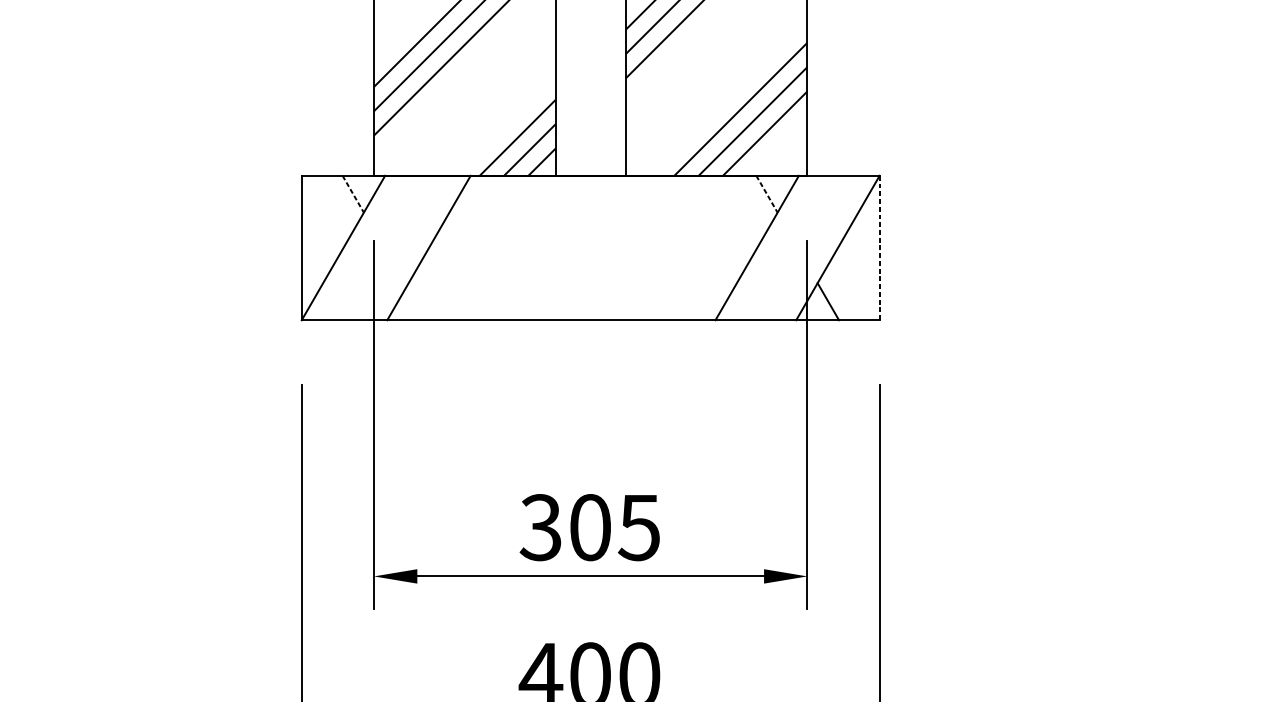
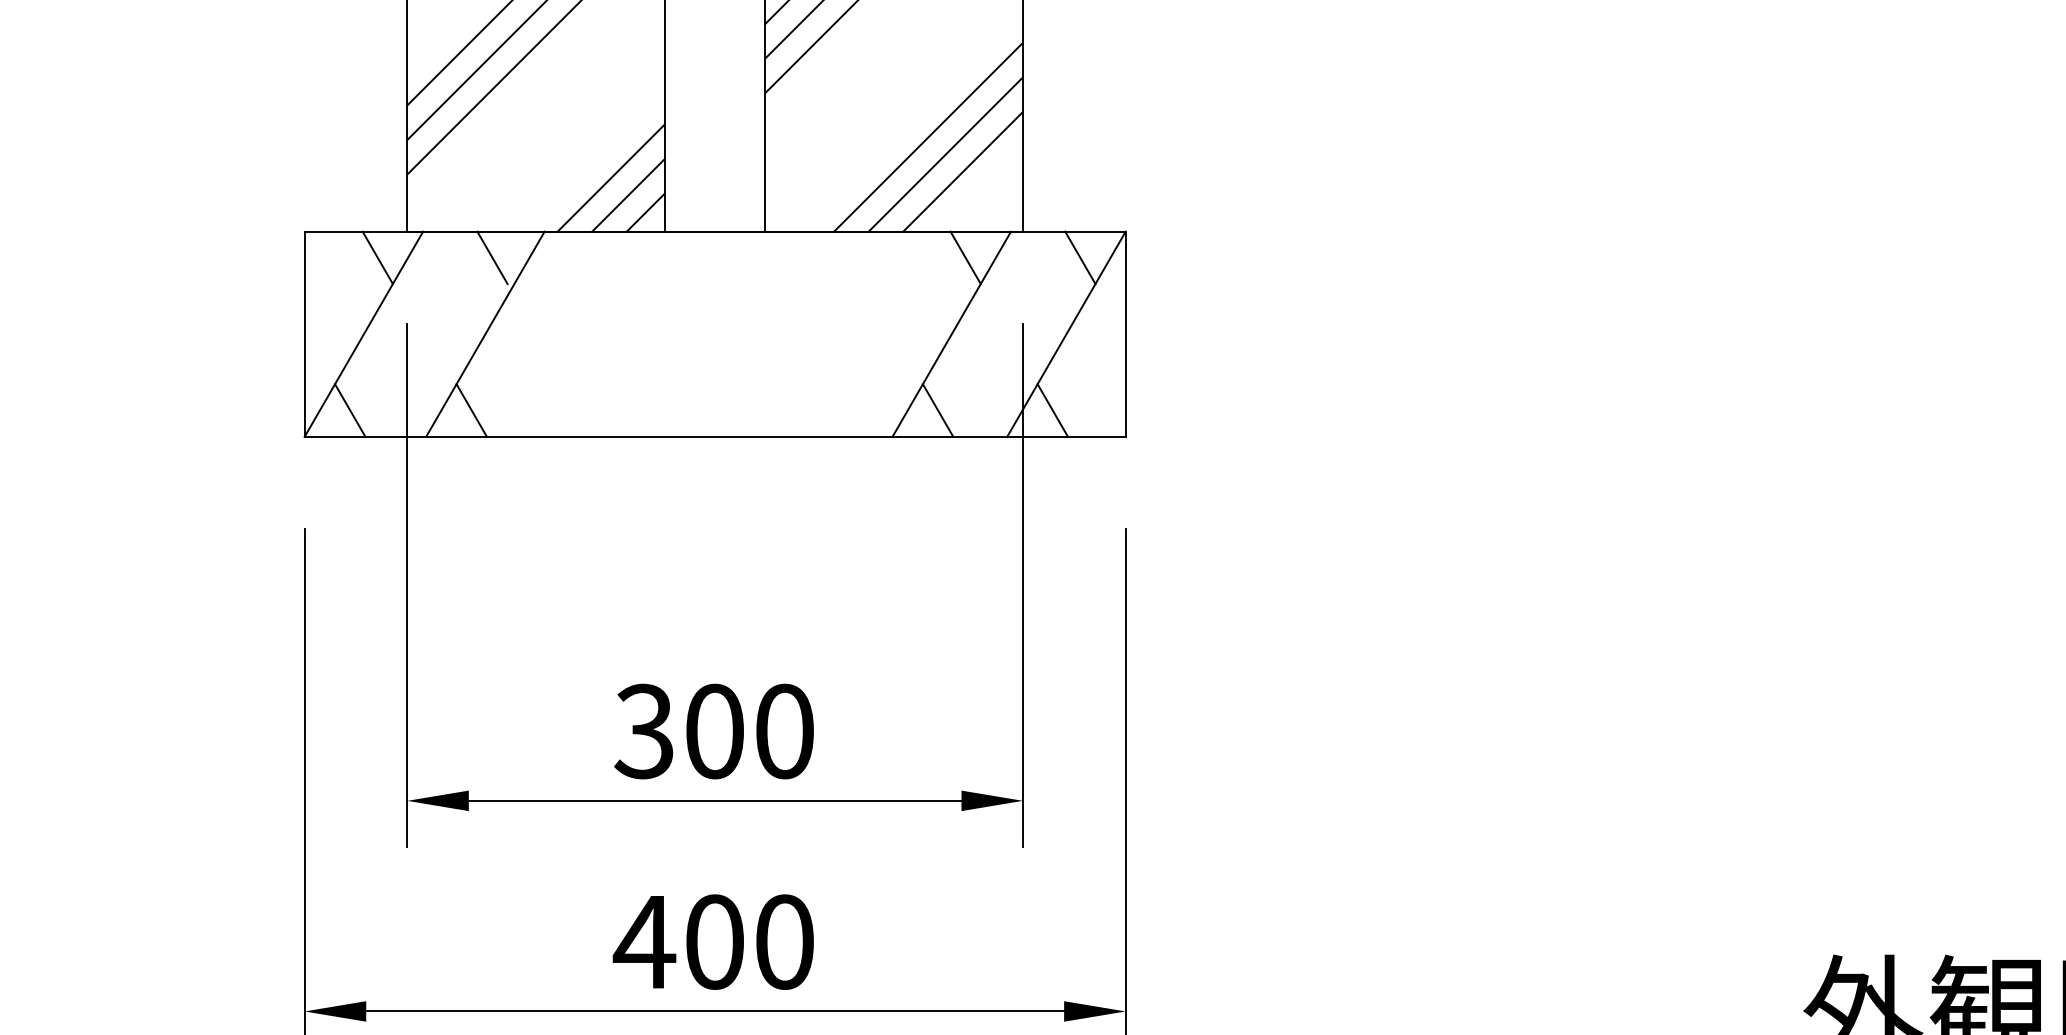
line: (433, 193) -> (492, 257), added
line: (847, 193) -> (1080, 257), added
line: (353, 194) -> (378, 258), dashed -> solid
line: (766, 194) -> (965, 258), dashed -> solid
line: (879, 248) -> (1125, 334), dashed -> solid
line: (334, 301) -> (350, 410), added
line: (419, 301) -> (471, 410), added
line: (747, 301) -> (937, 410), added
text: (638, 527) -> (783, 731), 305 -> 300

